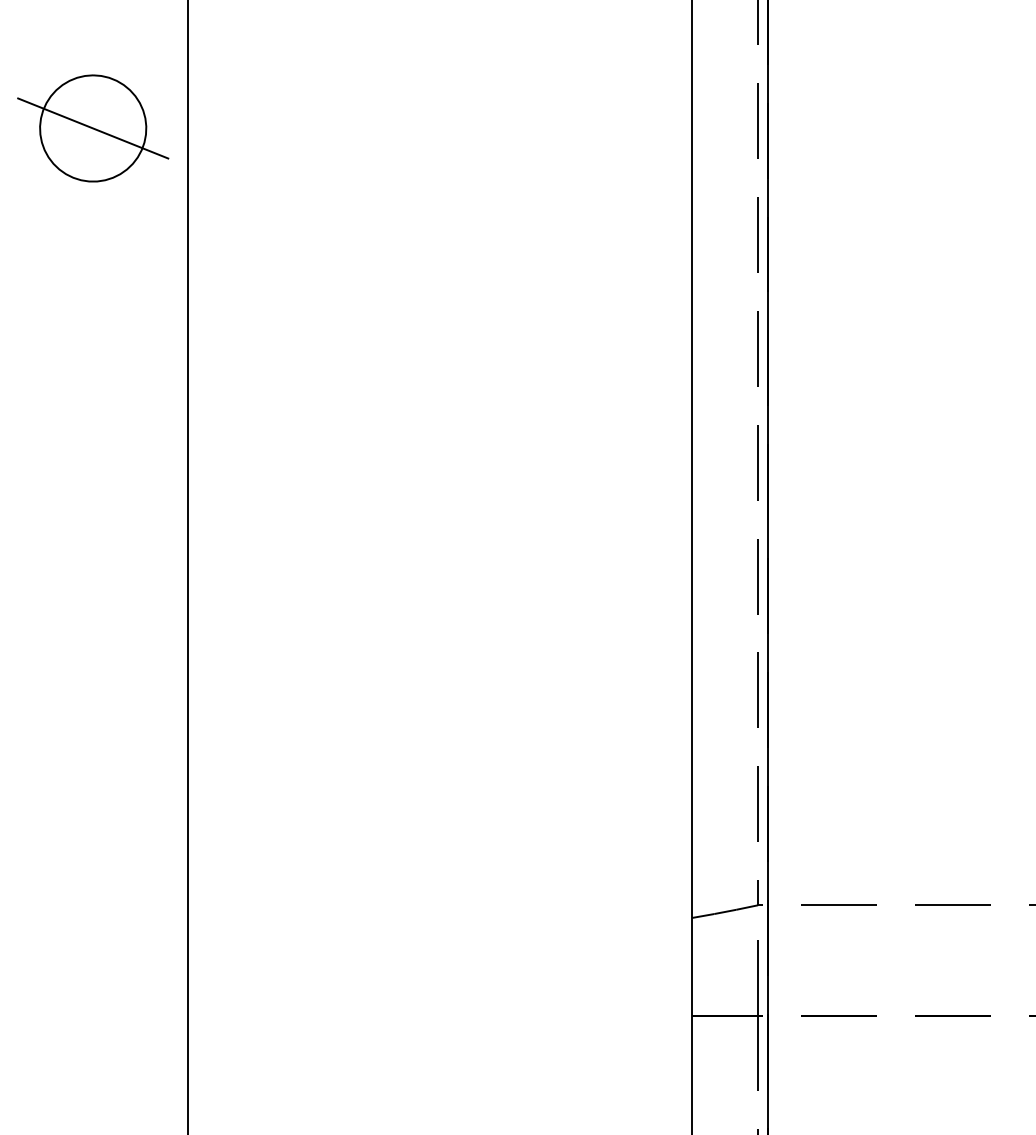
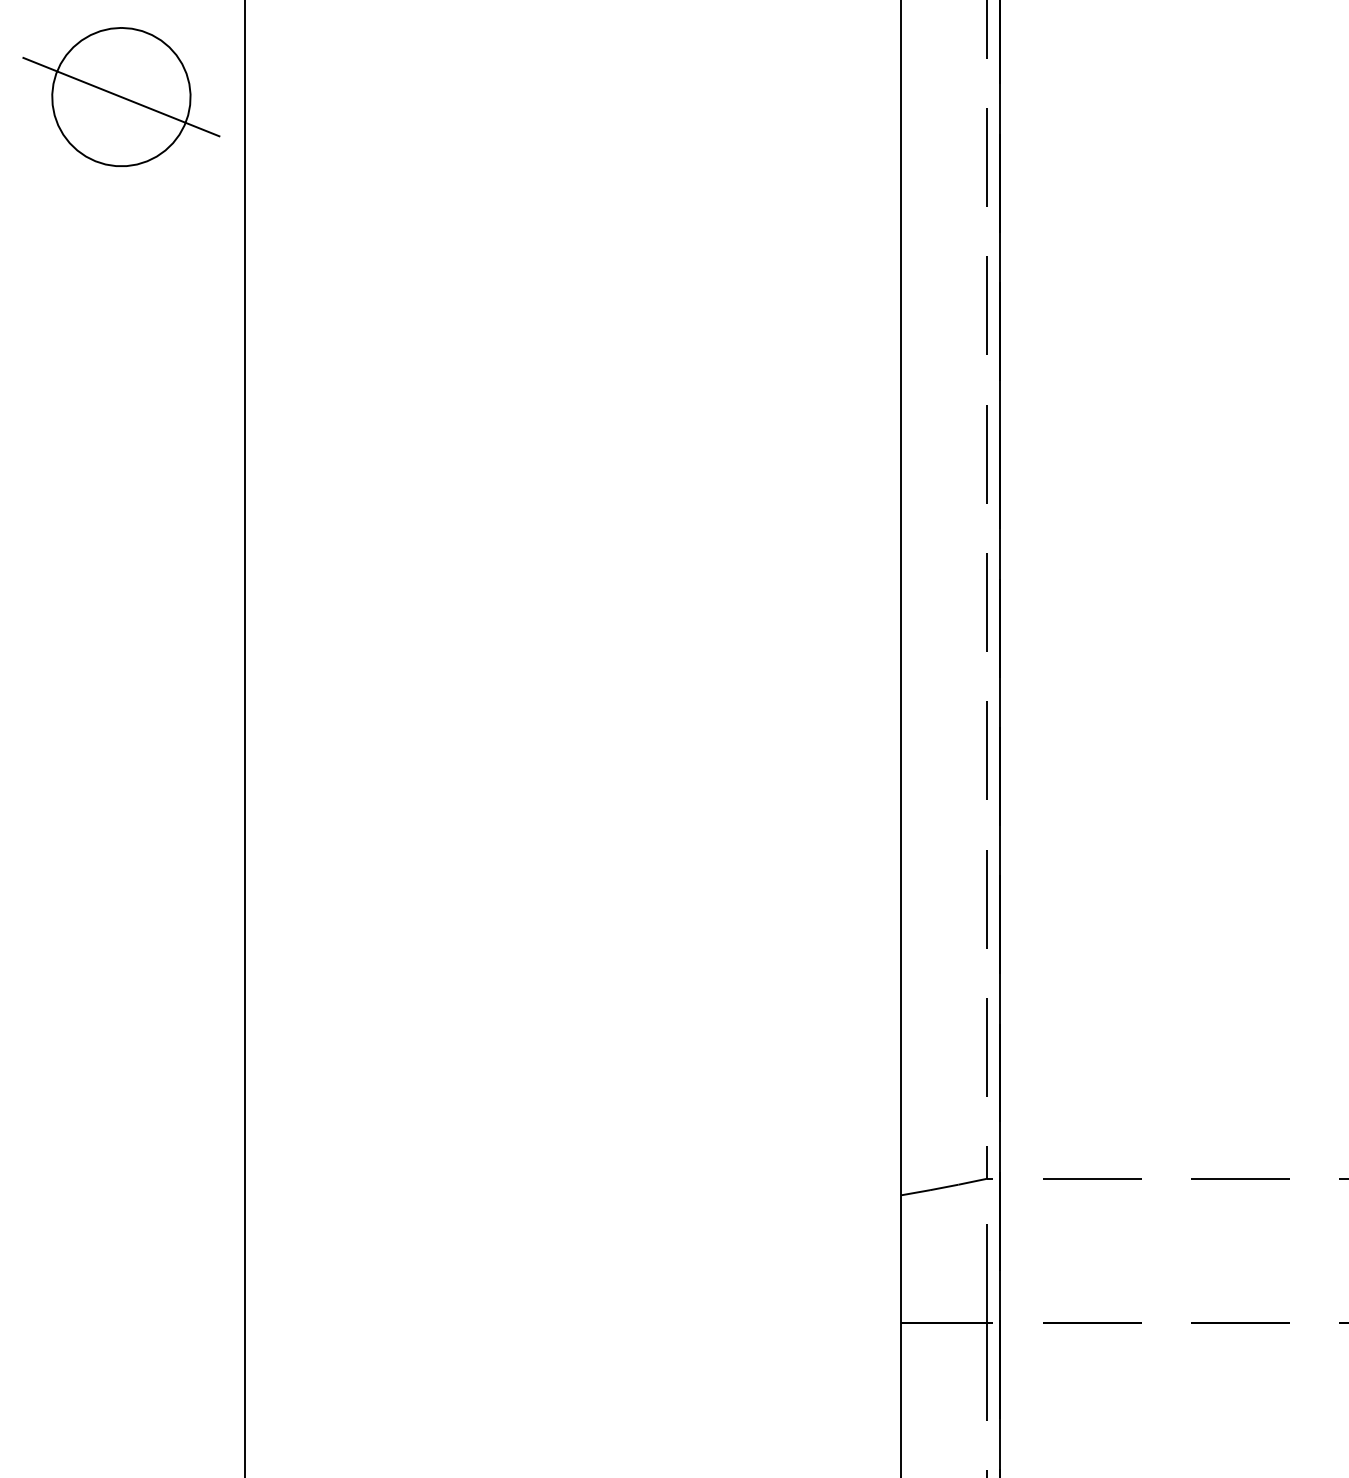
part: (93, 128) -> (121, 97), moved

